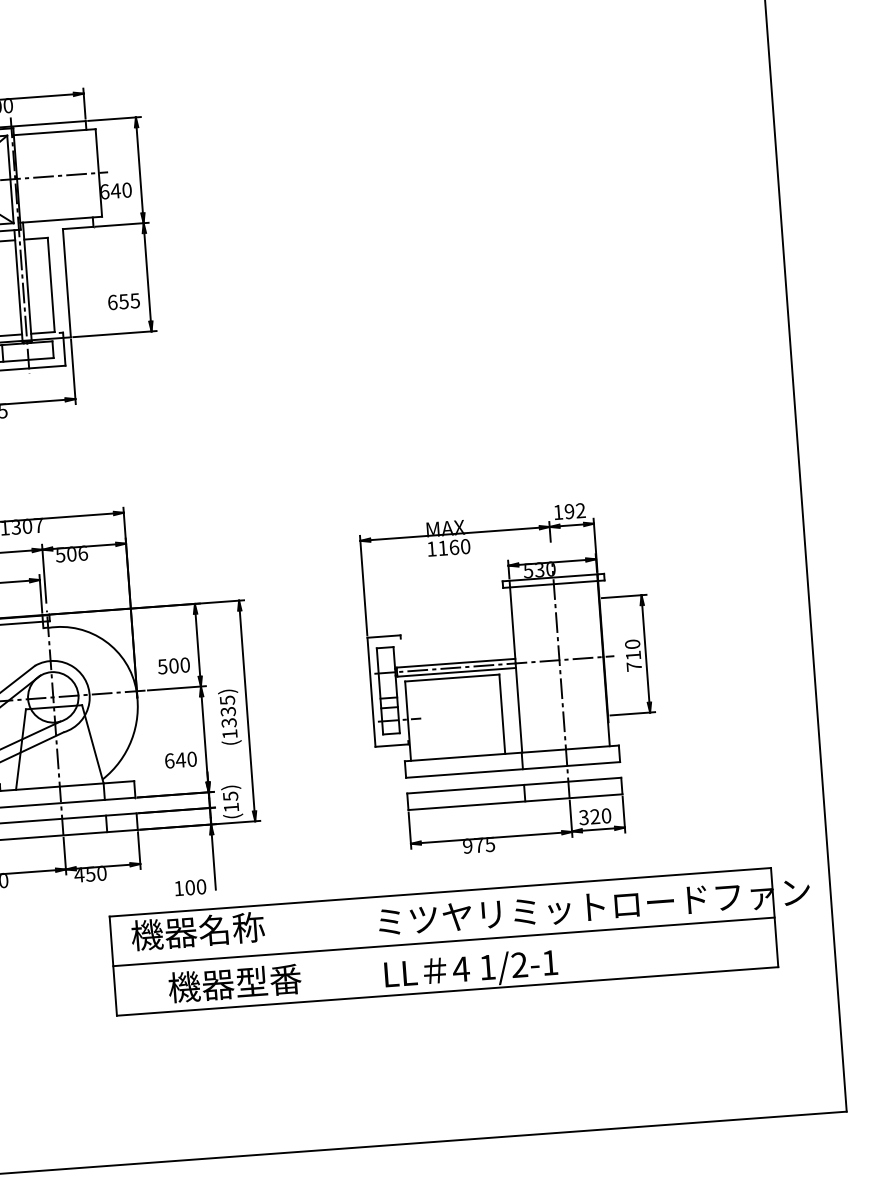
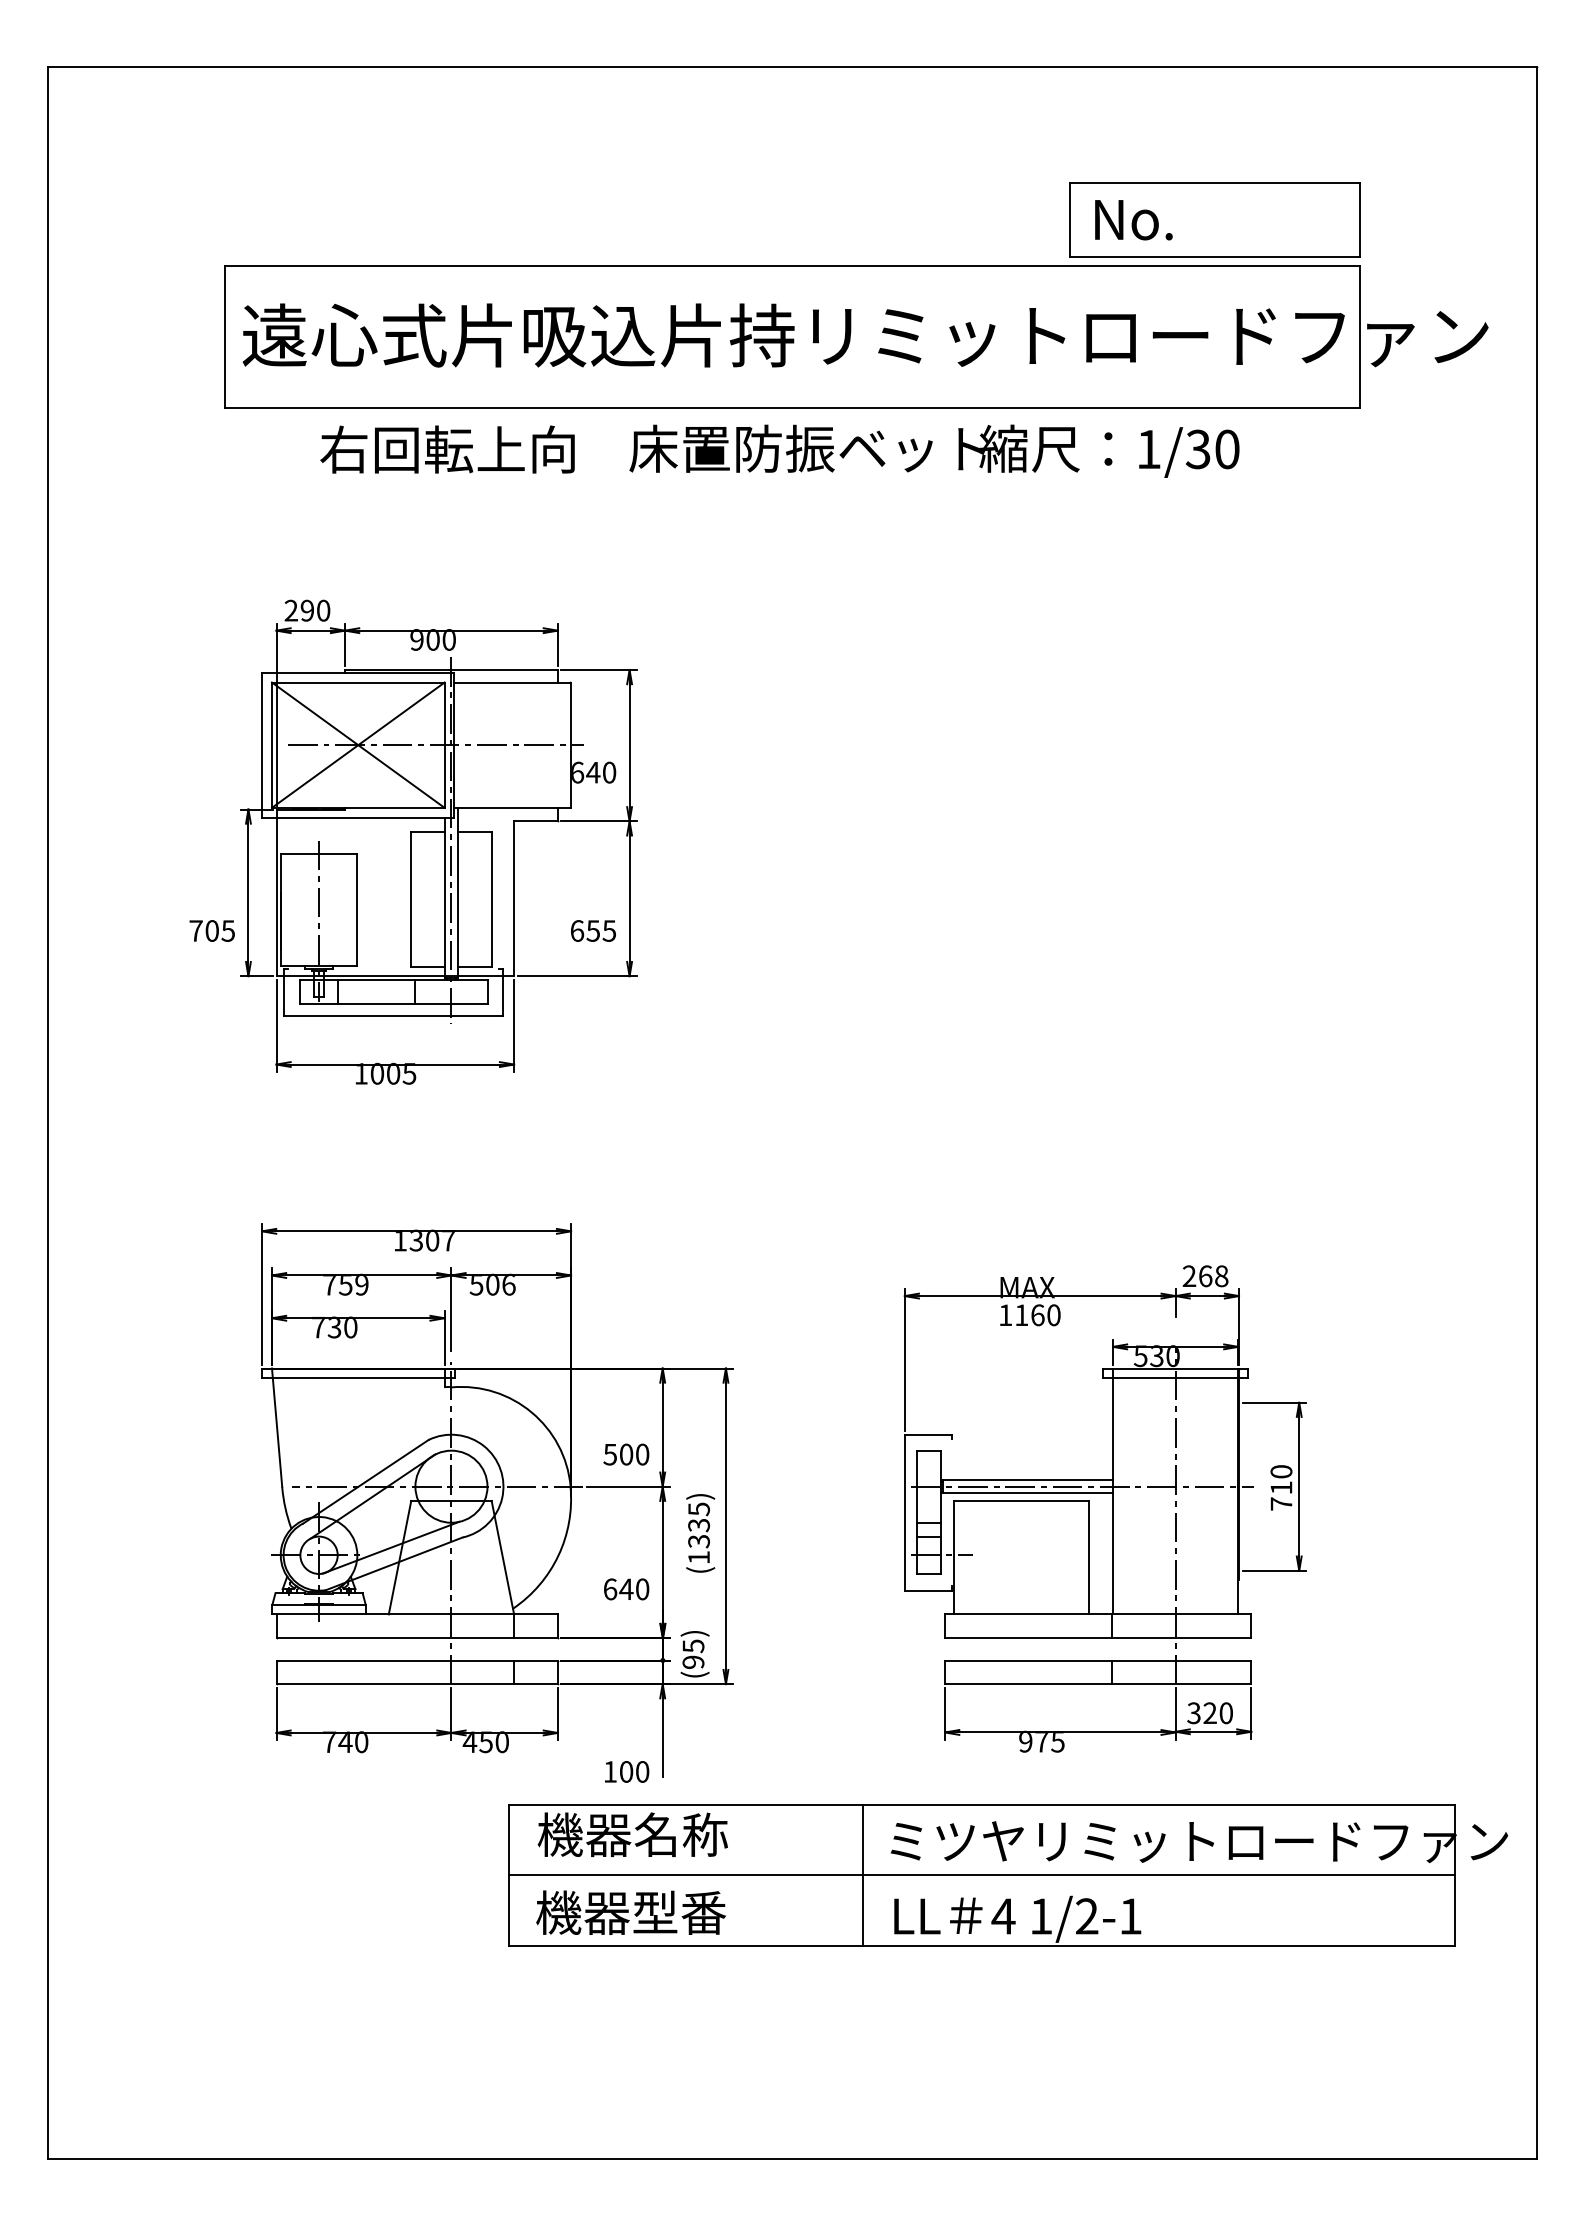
text: (569, 511) -> (1205, 1276), 192 -> 268
text: (231, 807) -> (693, 1661), (15) -> (95)
line: (361, 947) -> (863, 1875), added
text: (234, 983) -> (630, 1912), moved

